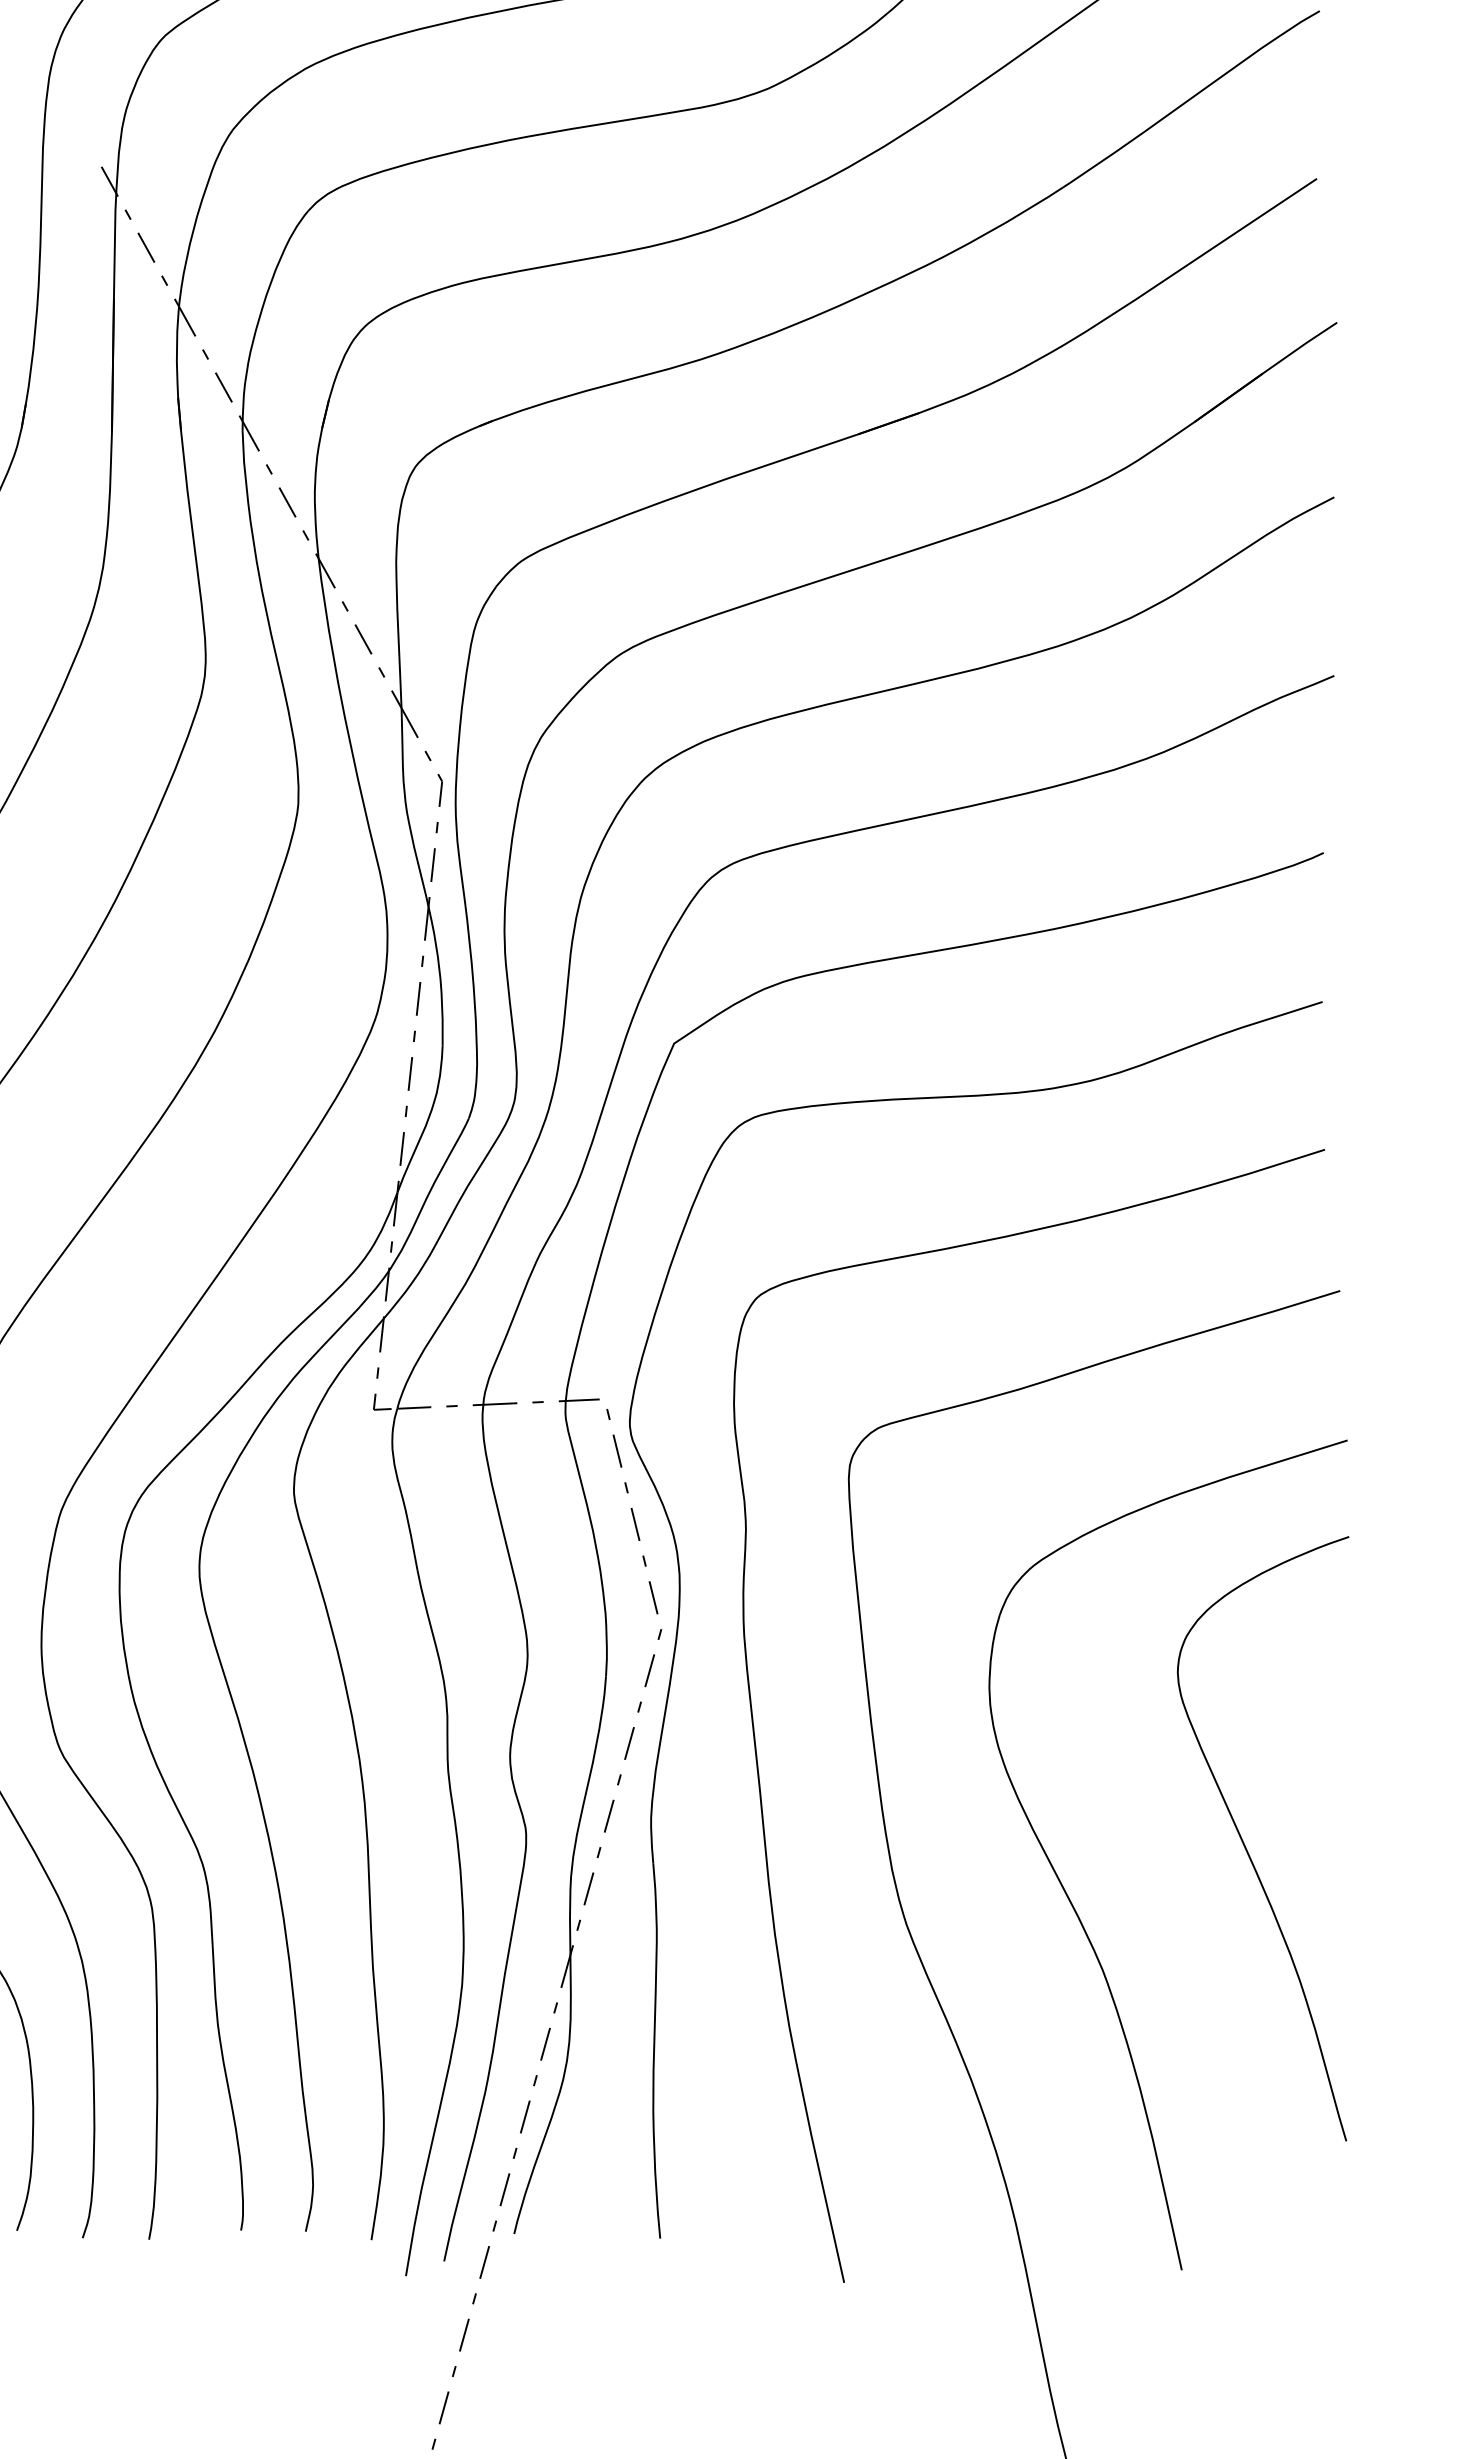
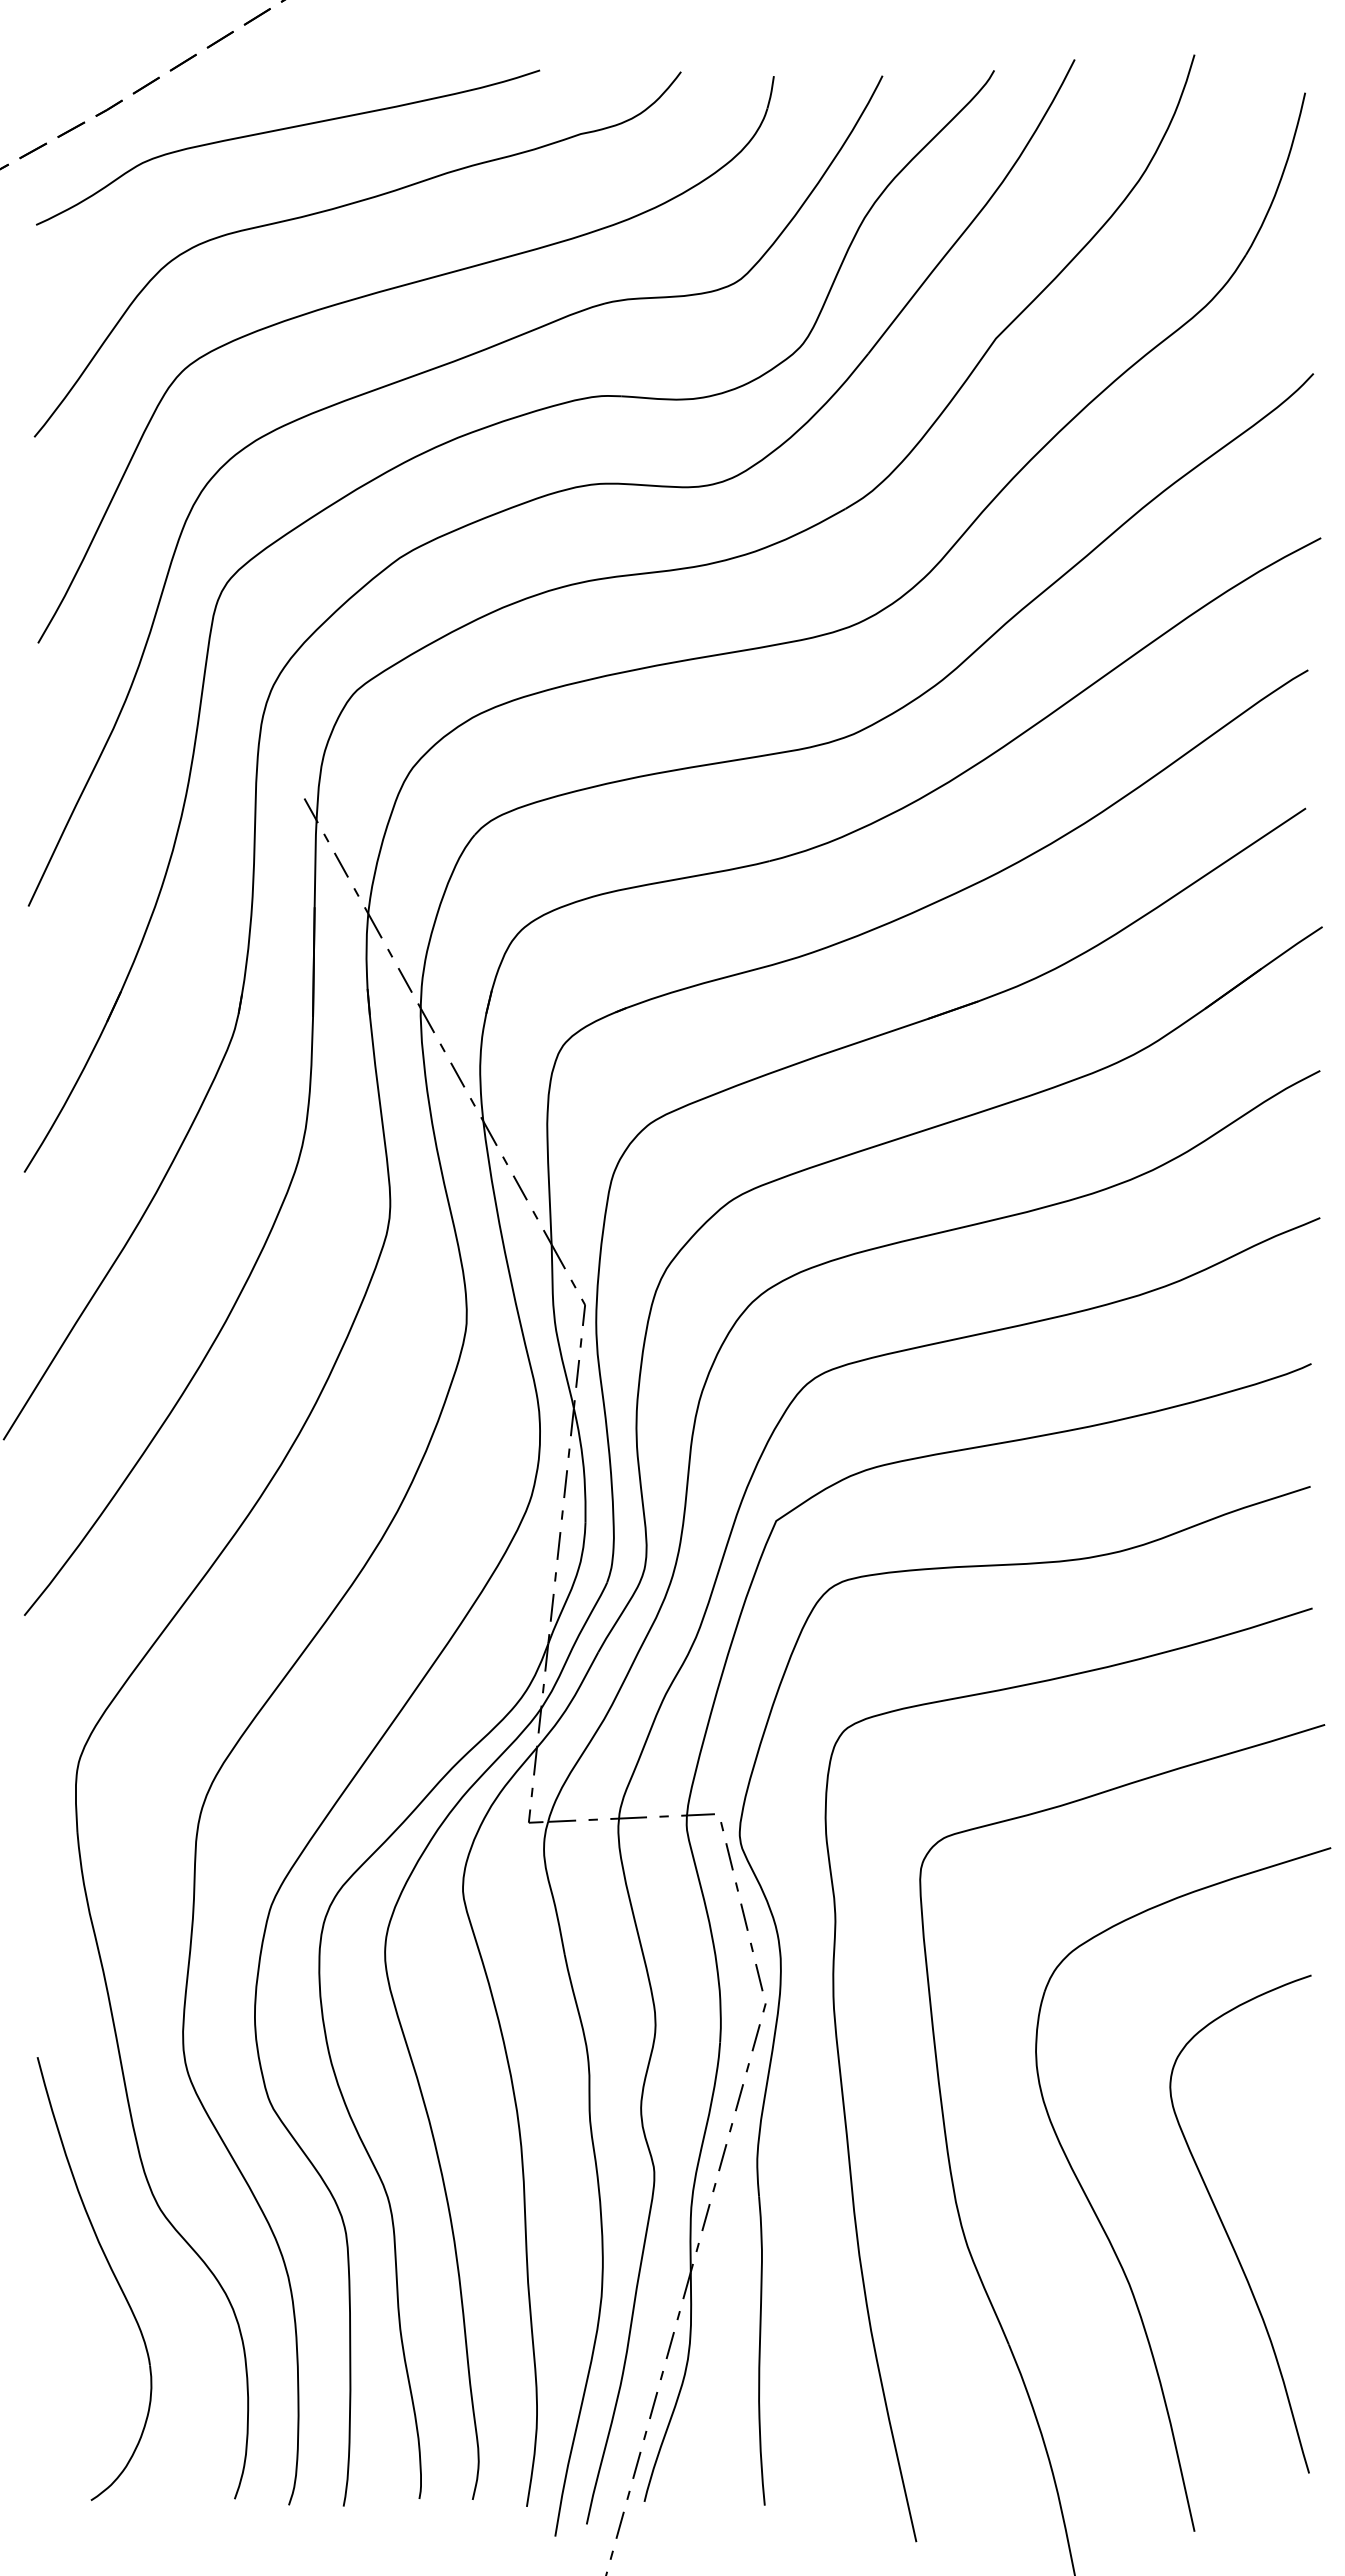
curve: (1246, 1845) -> (1226, 2229), moved

